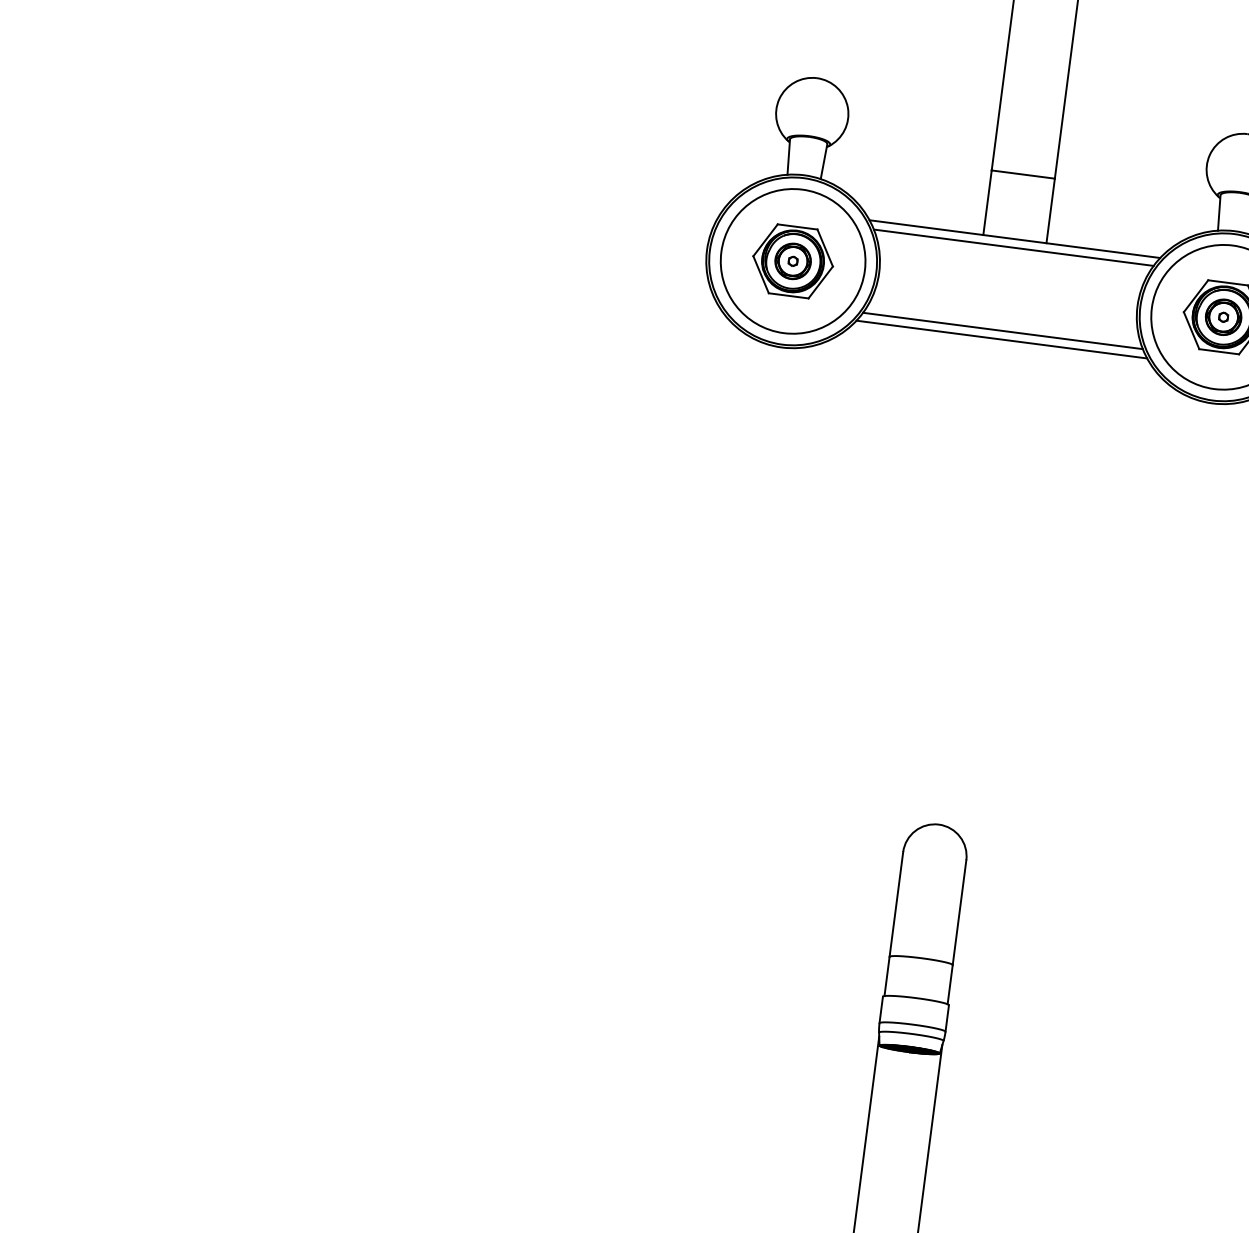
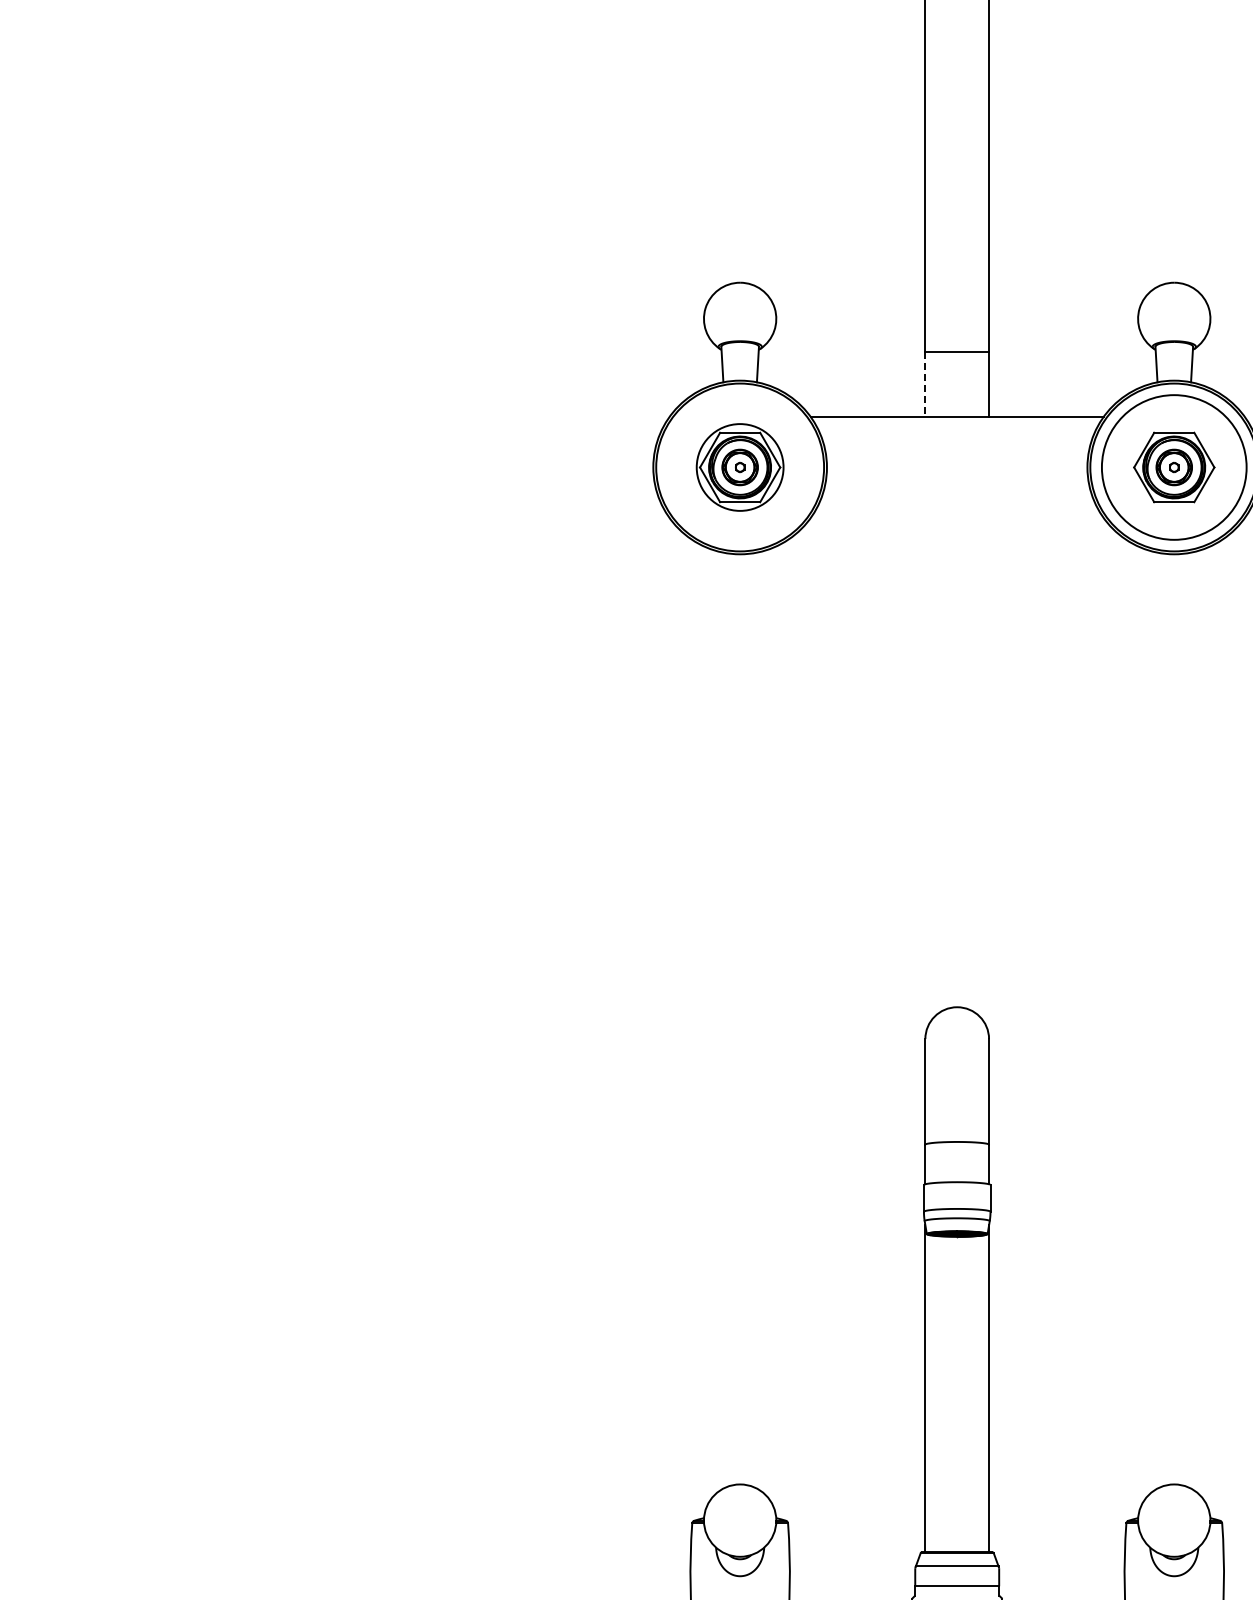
line: (987, 202) -> (925, 384), solid -> dashed
line: (1014, 247) -> (957, 425), removed
circle: (792, 261) -> (739, 467), size x0.6
line: (1003, 331) -> (957, 509), removed
line: (1001, 339) -> (956, 518), removed

